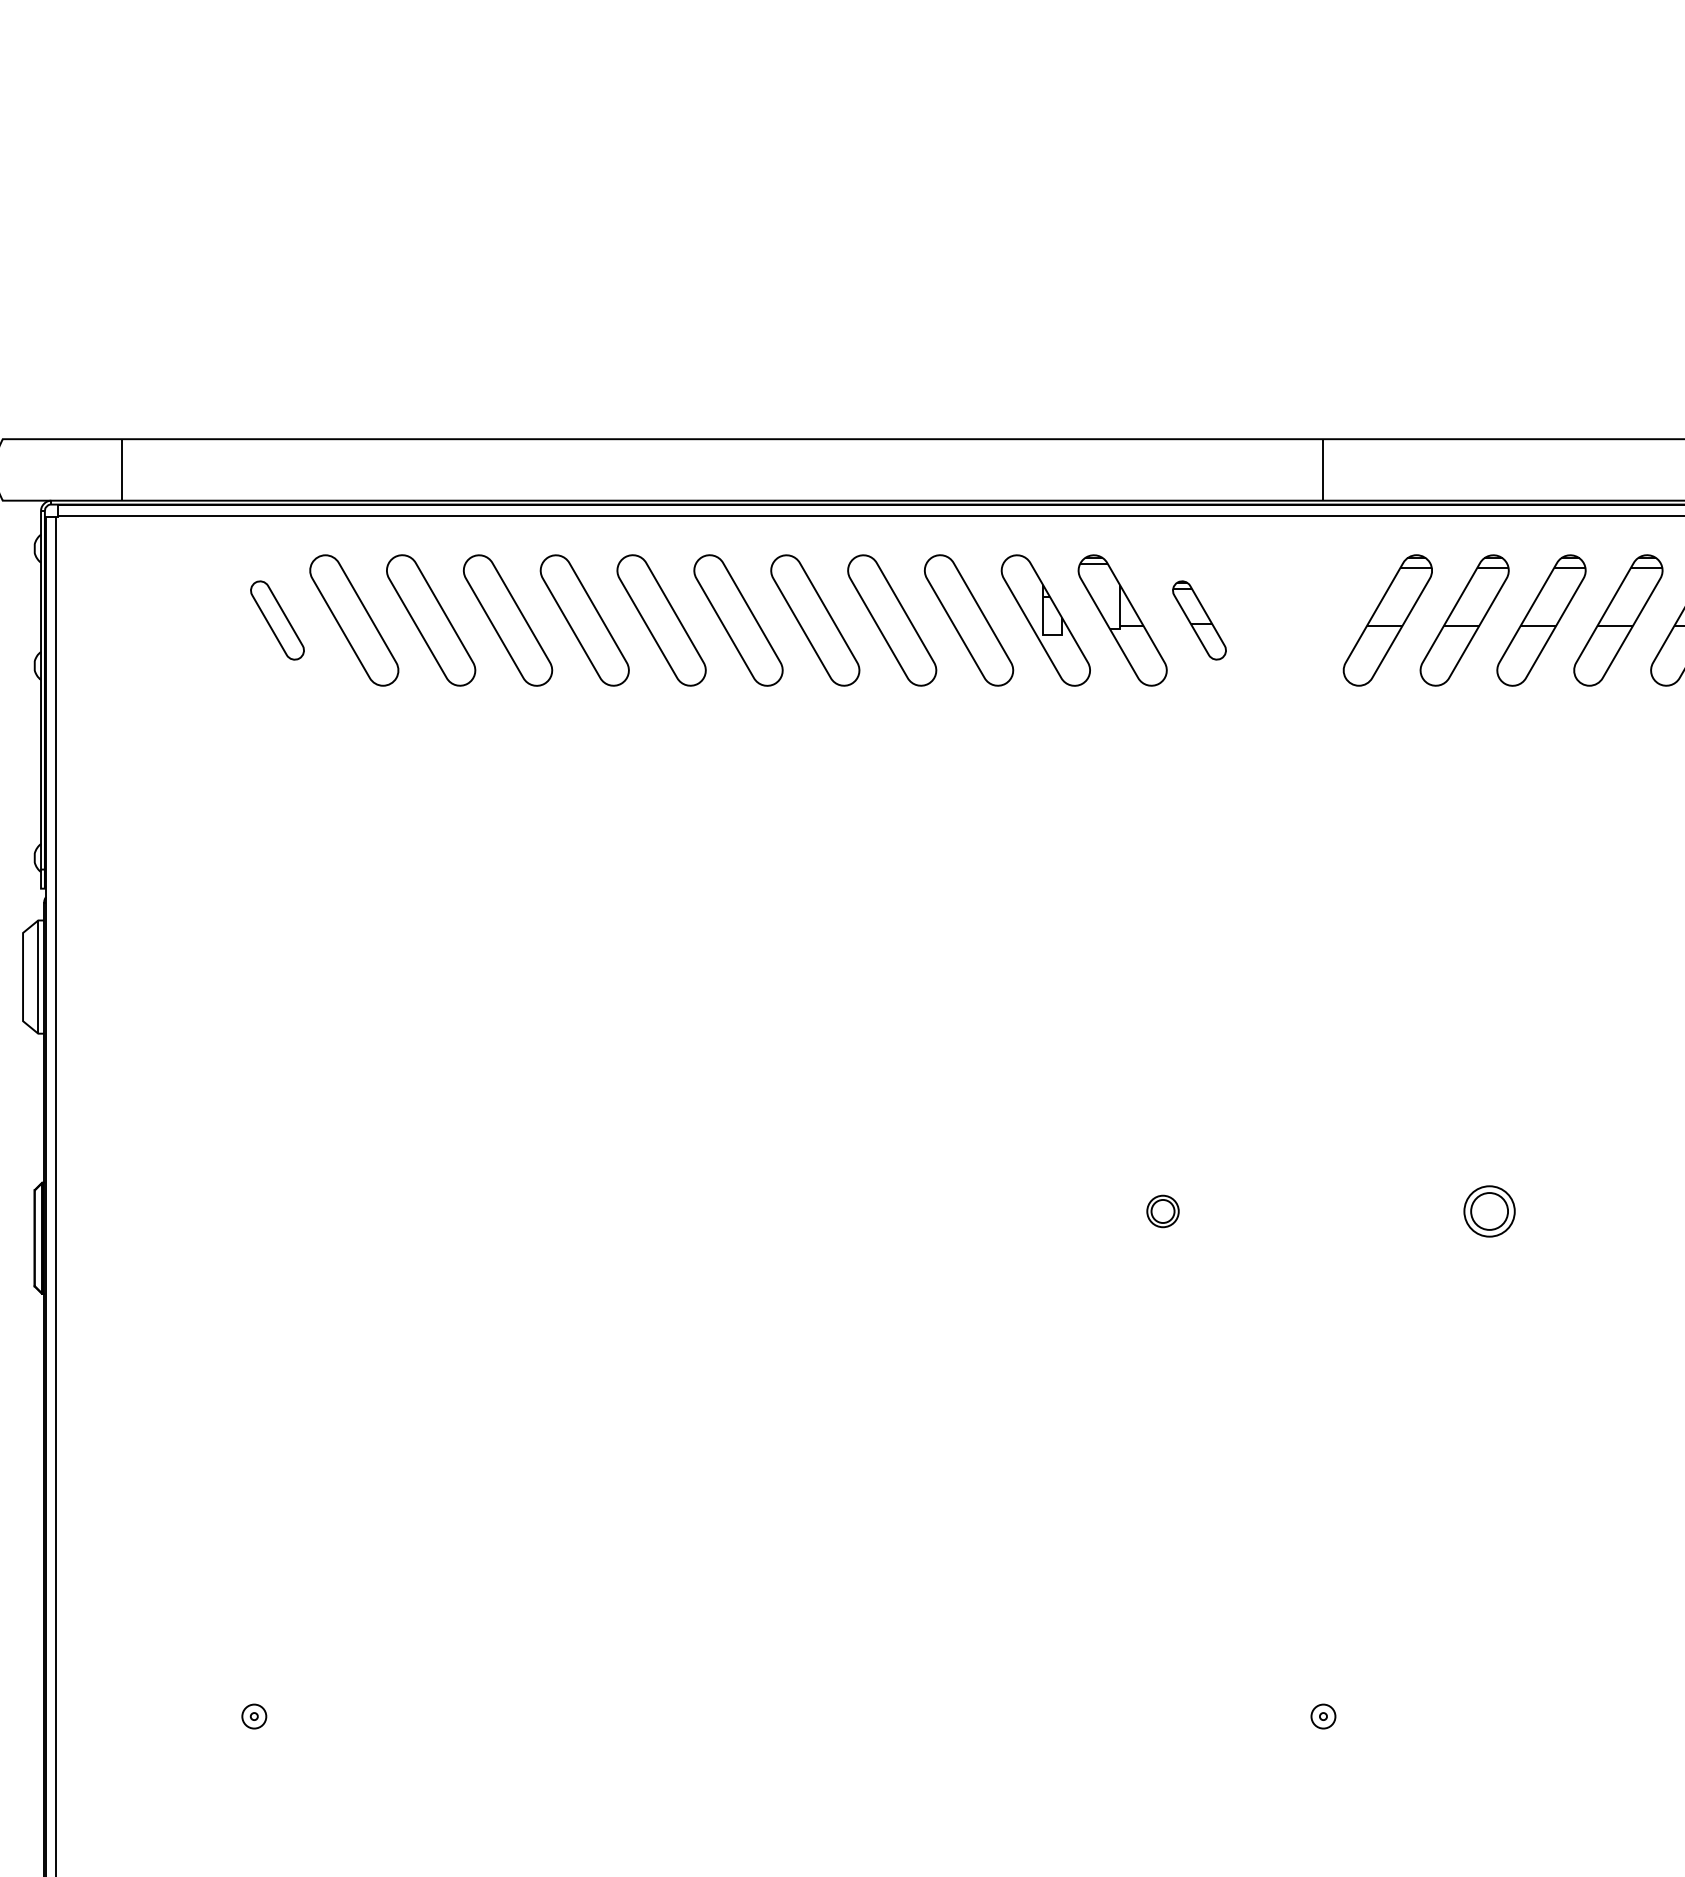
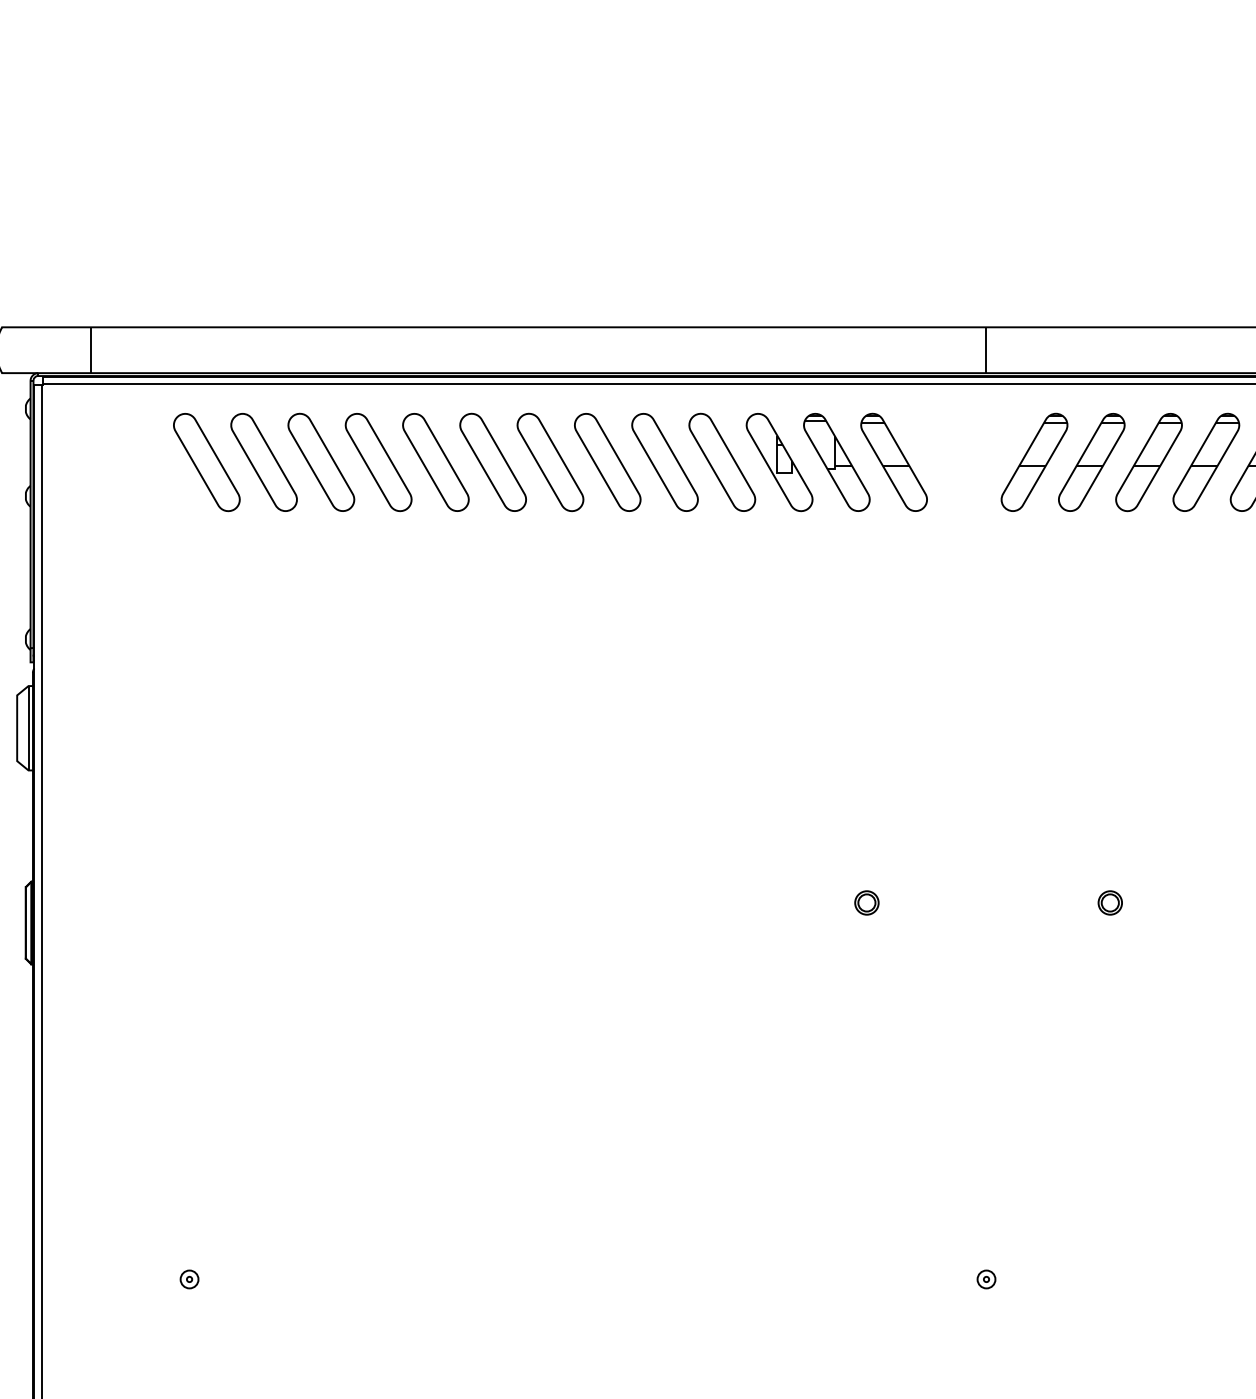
part: (277, 620) -> (206, 462), size x1.67
part: (1199, 620) -> (894, 462), size x1.67
part: (1489, 1211) -> (1110, 902), size x0.62

